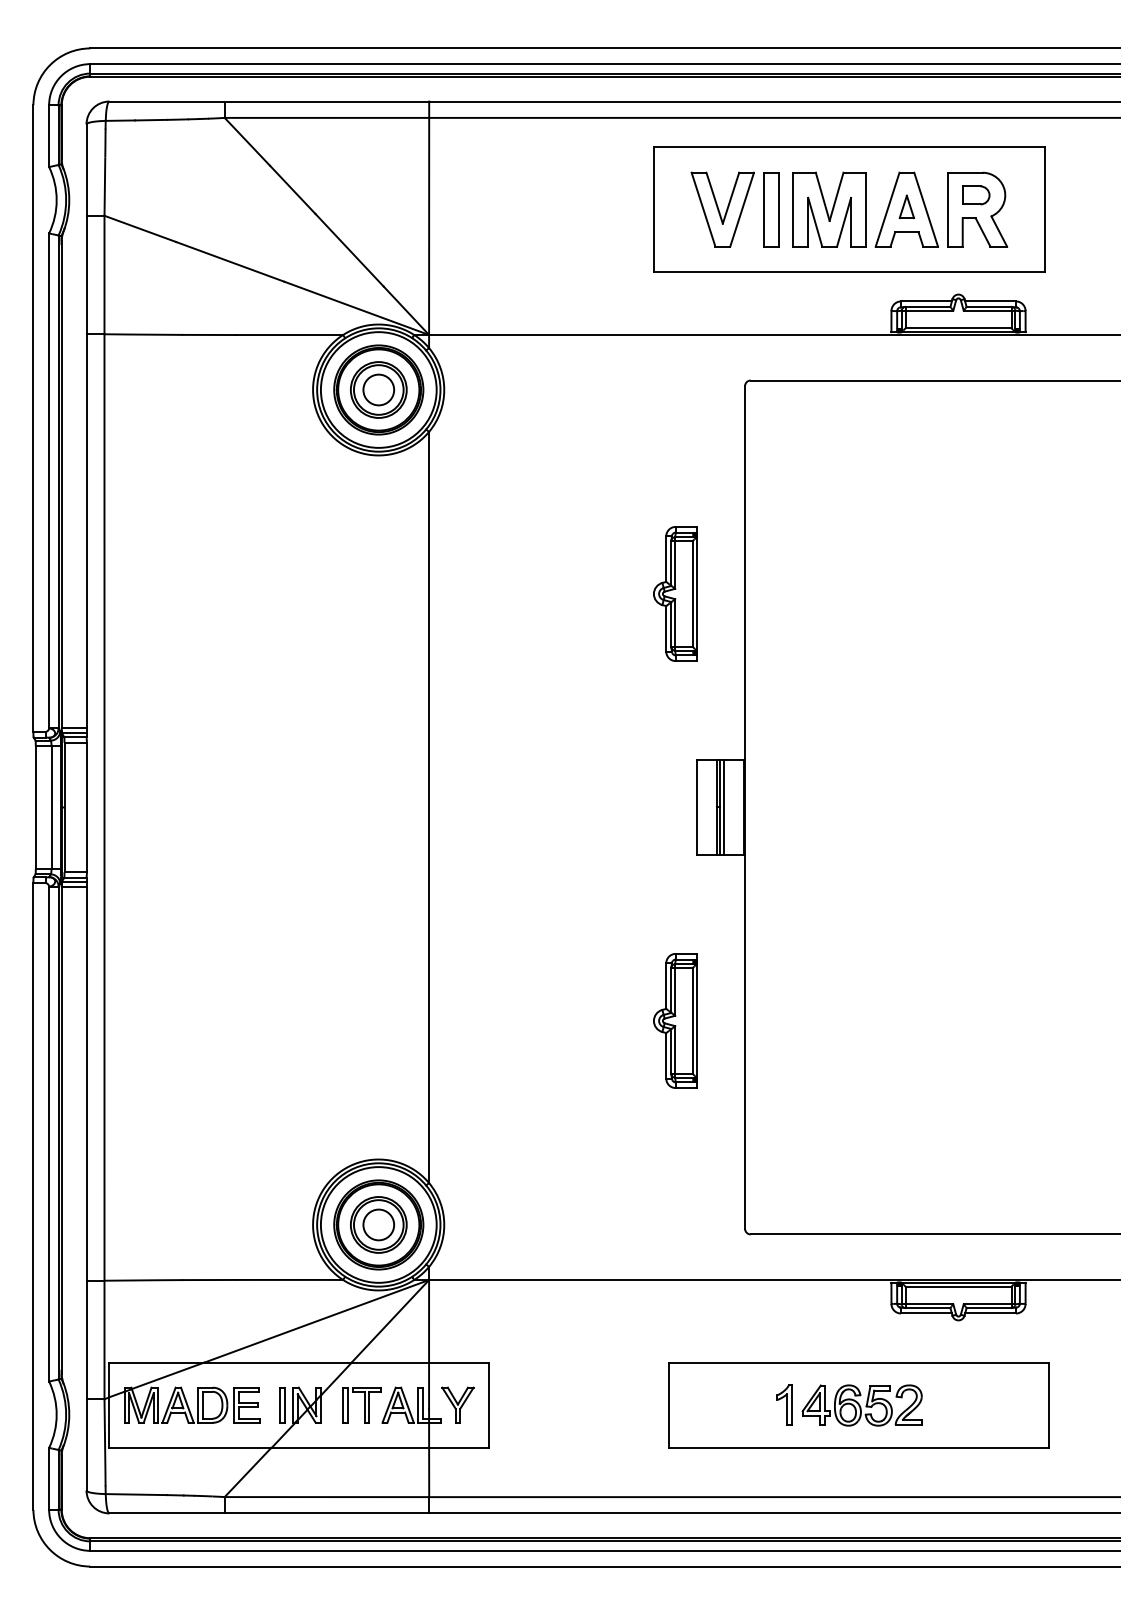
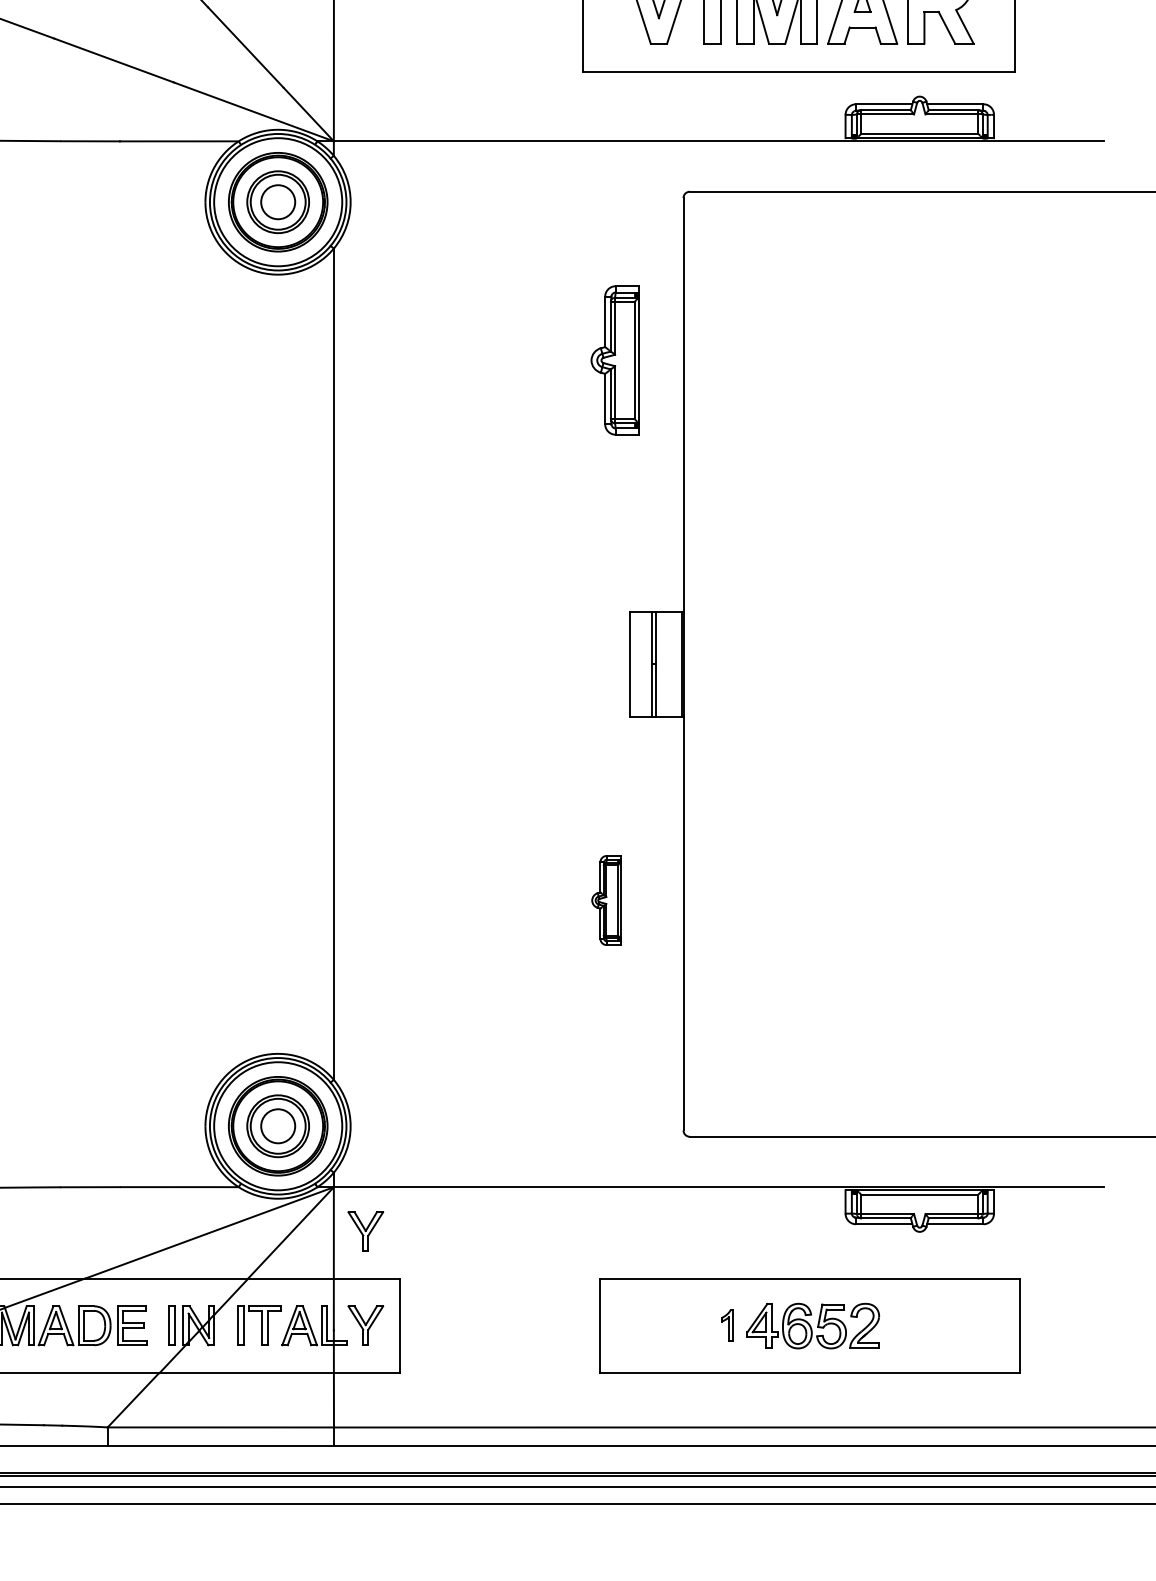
part: (675, 593) -> (615, 359), moved
line: (724, 807) -> (660, 664), removed
part: (675, 1020) -> (606, 899), size x0.6
part: (457, 1319) -> (365, 1230), added
part: (784, 1404) -> (727, 1324), size x0.7

